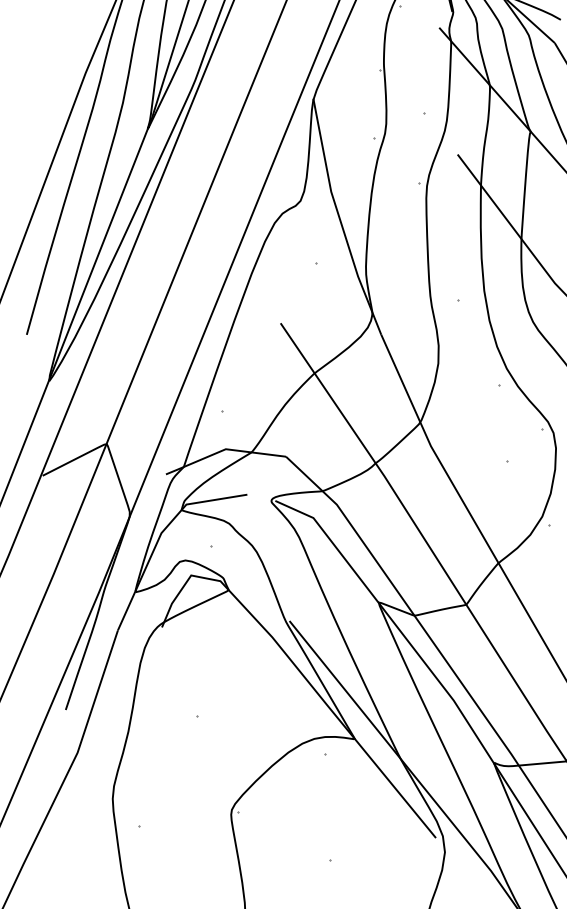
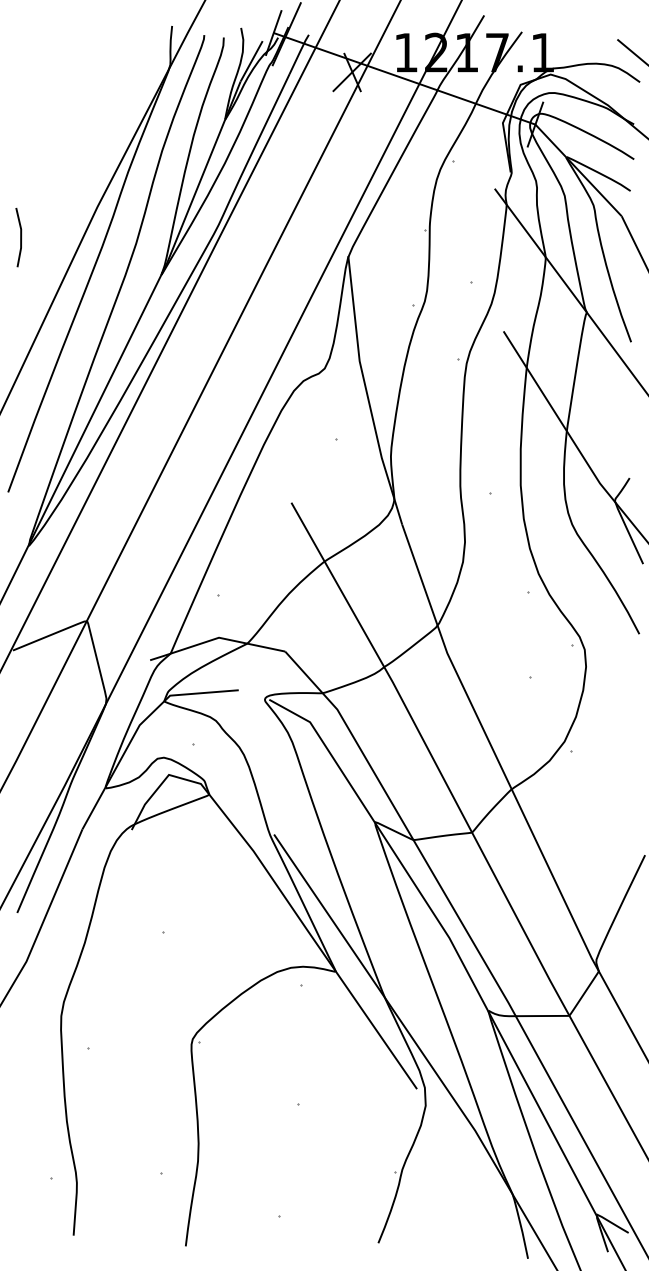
line: (19, 106) -> (20, 237), added

